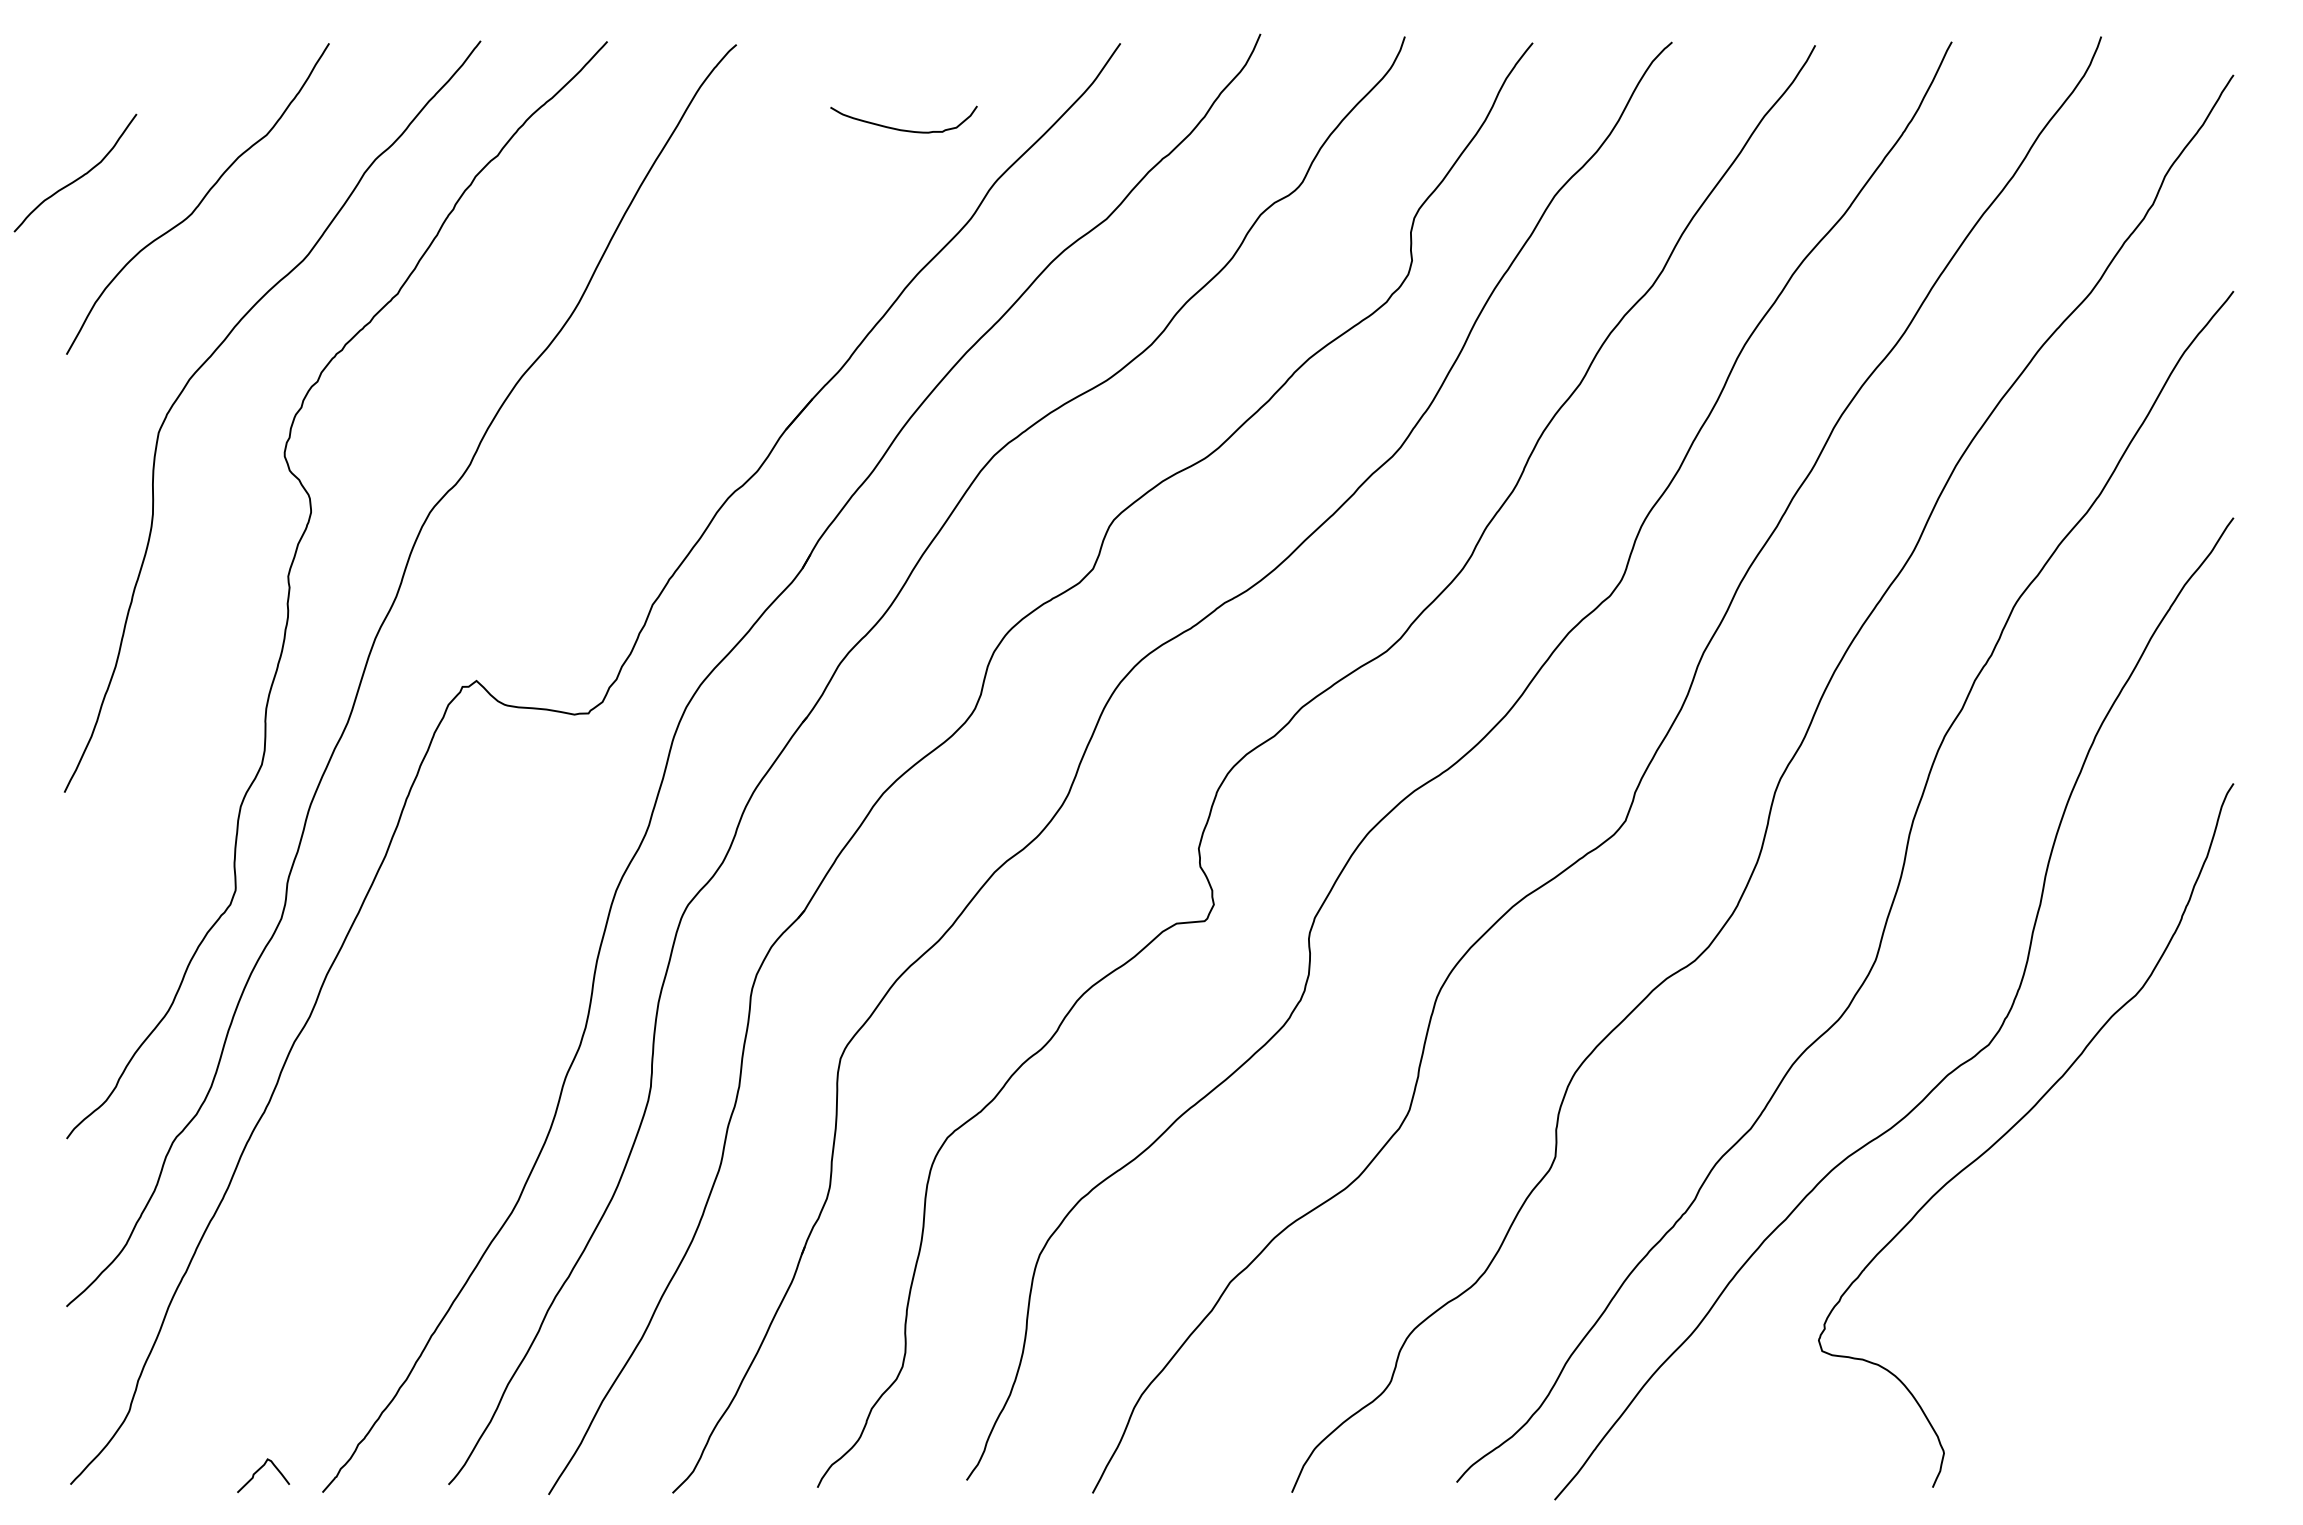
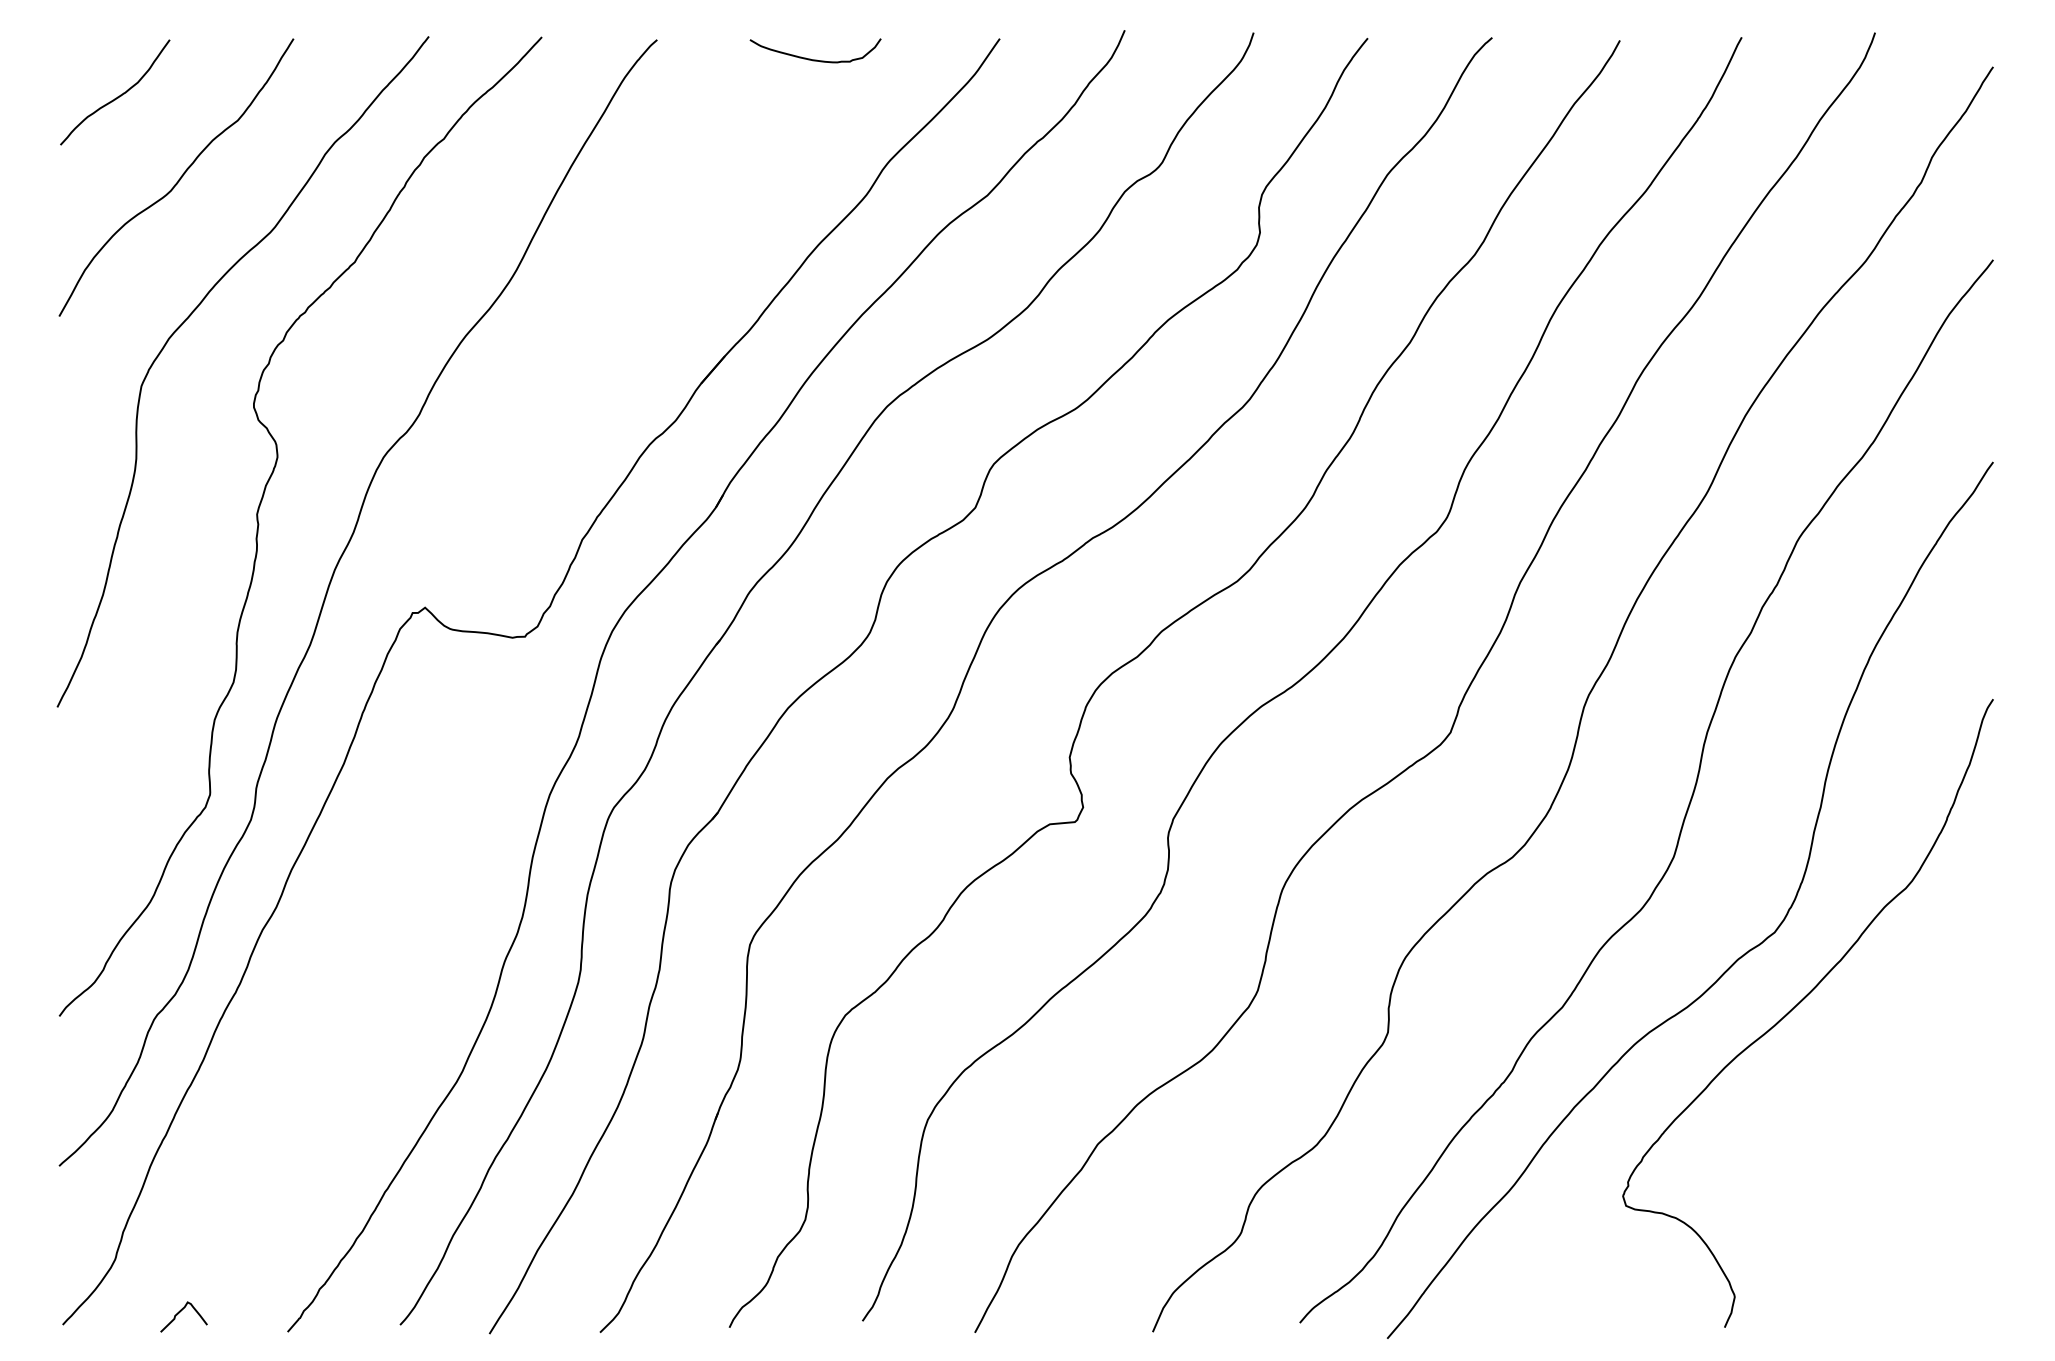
curve: (903, 129) -> (815, 59), moved
curve: (78, 177) -> (117, 96), moved
curve: (259, 1470) -> (180, 1312), moved

